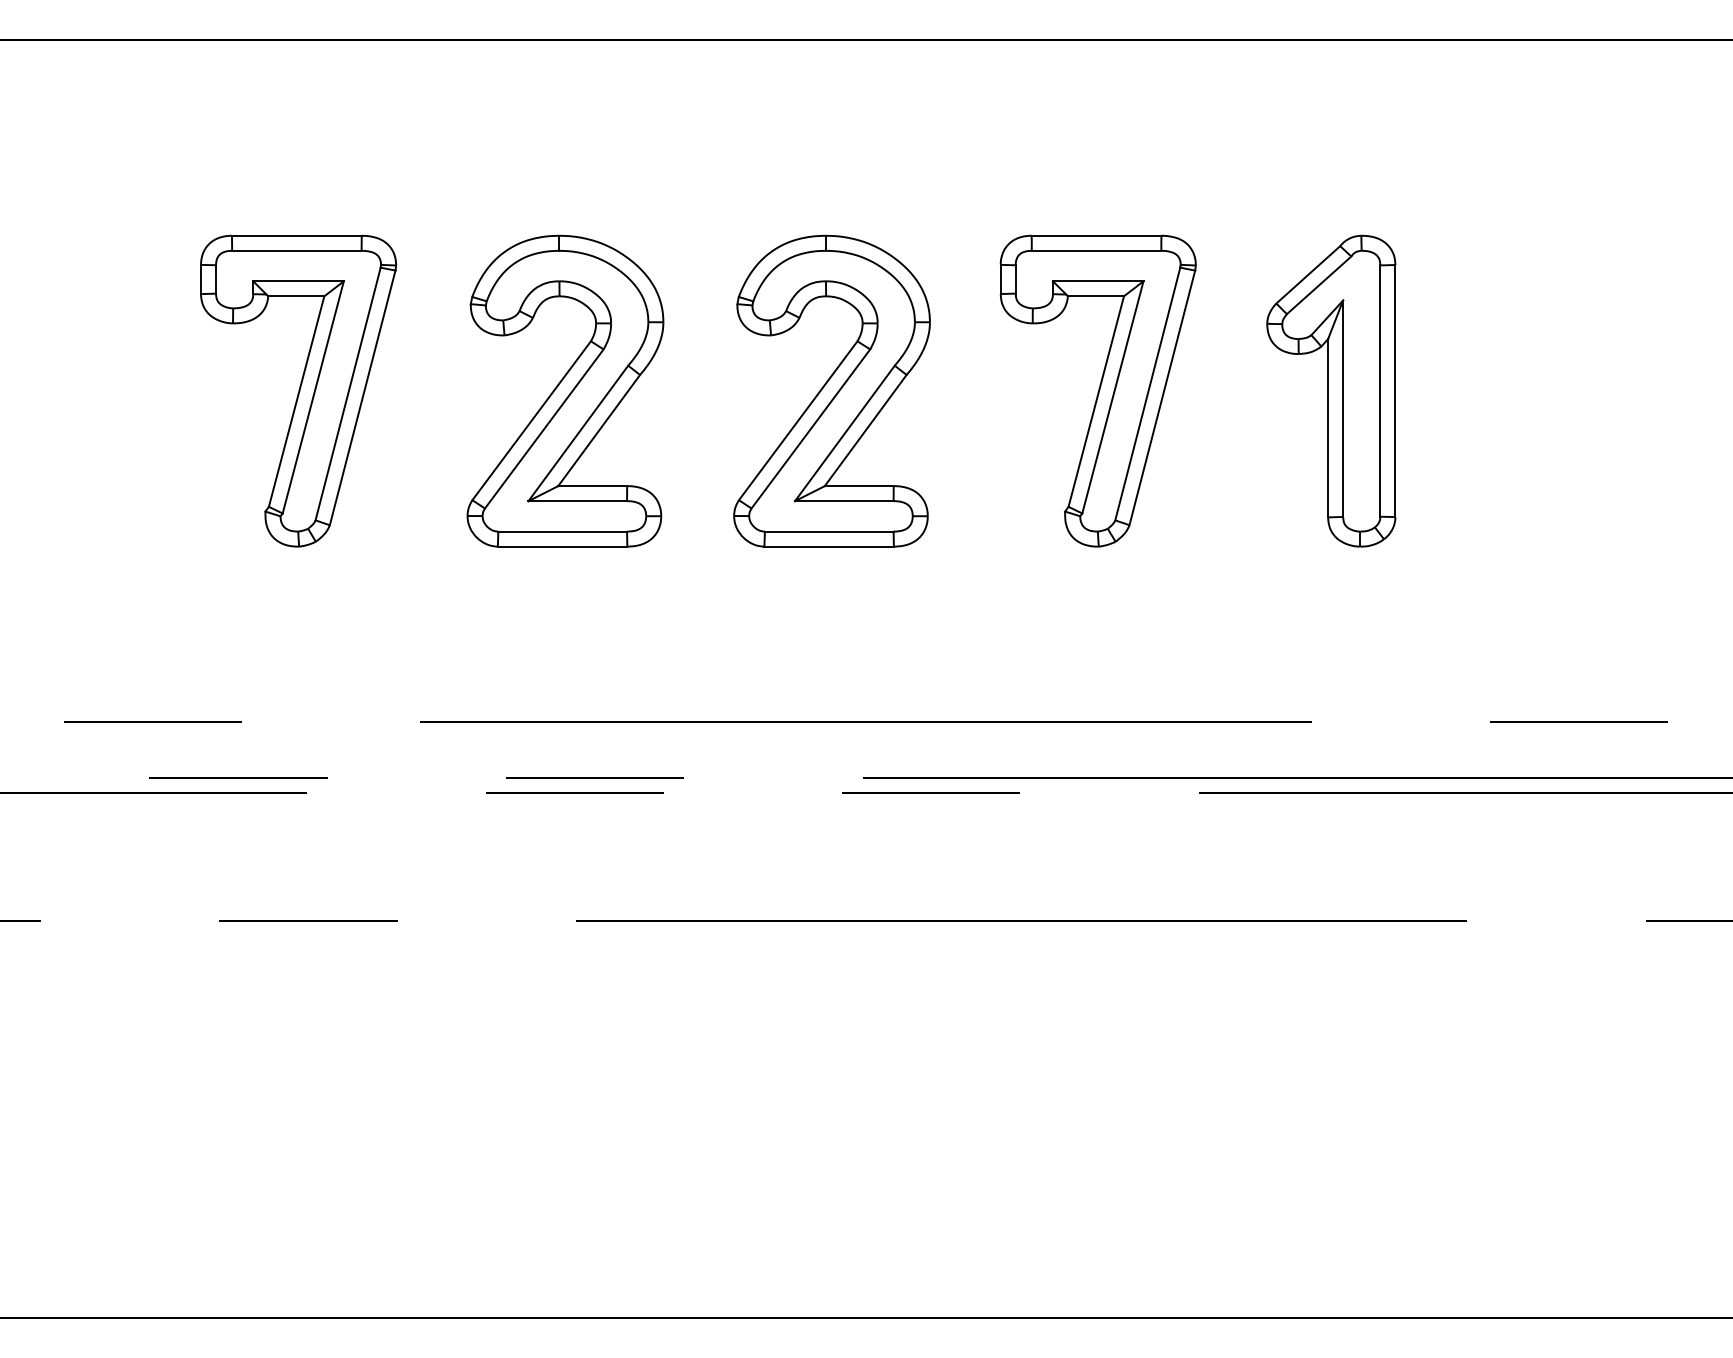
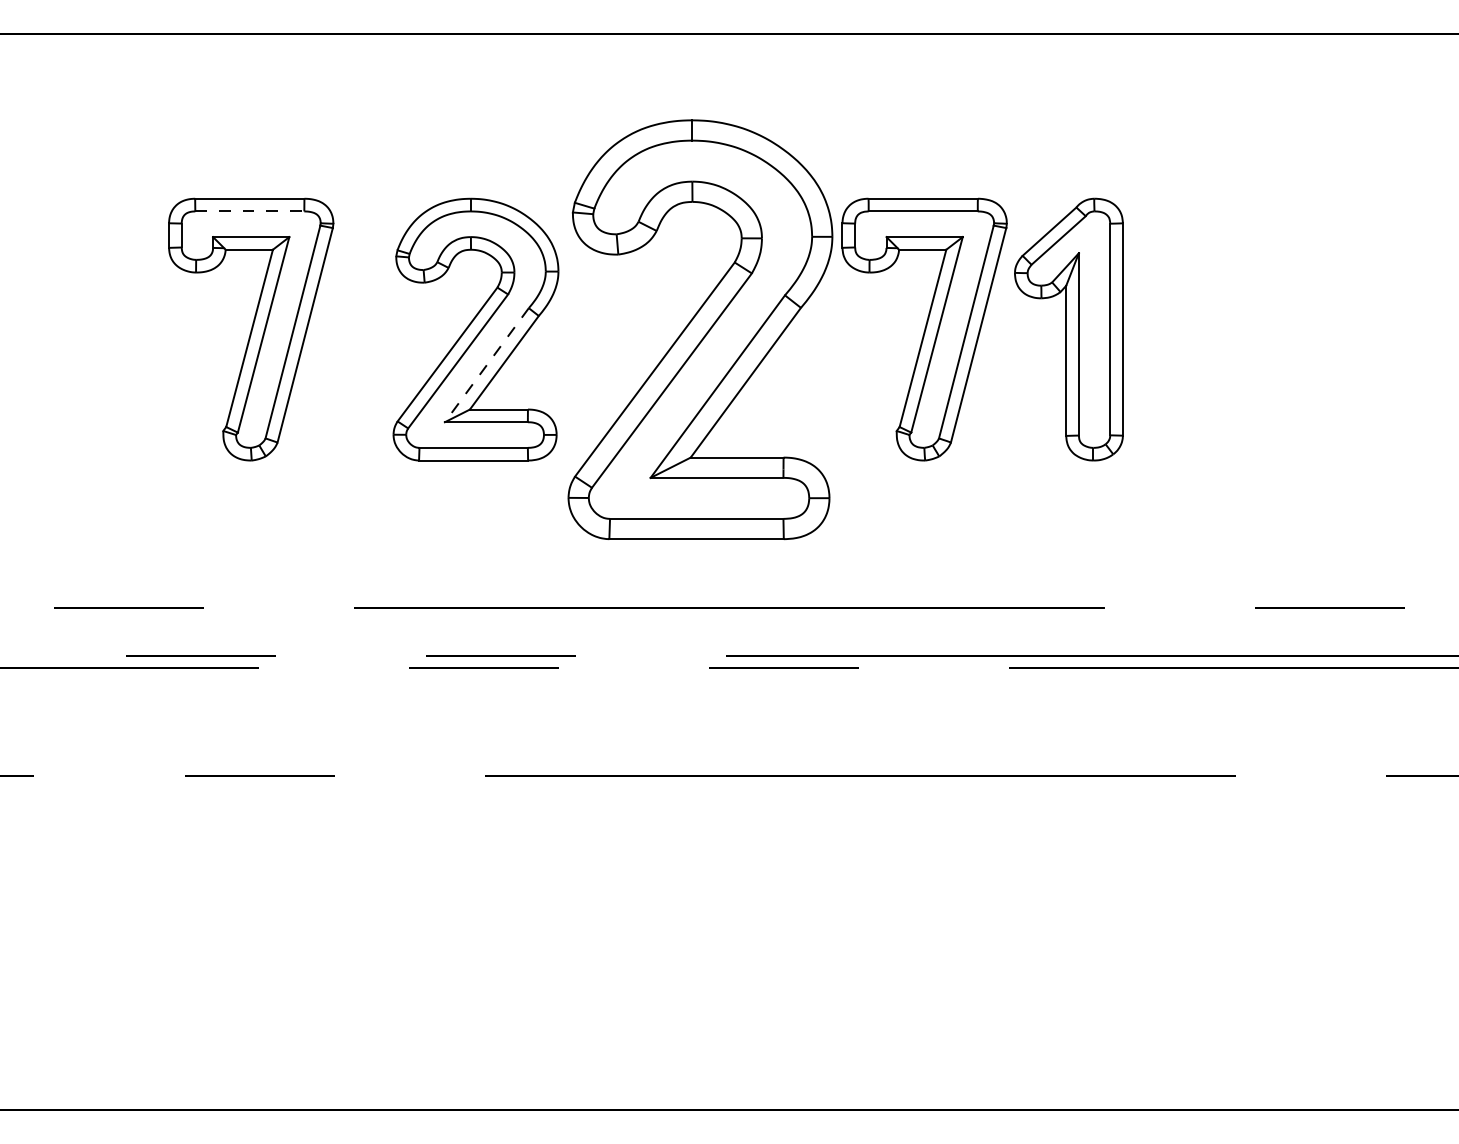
line: (296, 250) -> (249, 211), solid -> dashed
part: (832, 391) -> (700, 329), size x1.6
part: (1330, 391) -> (1068, 329), moved
line: (577, 433) -> (486, 365), solid -> dashed

